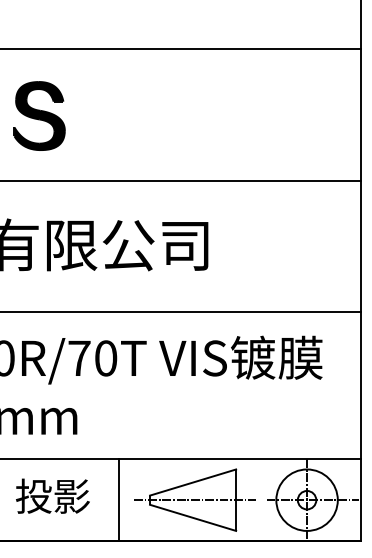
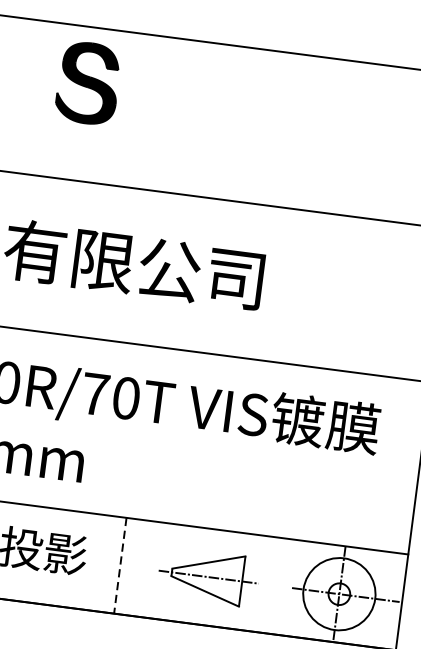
part: (39, 115) -> (88, 82), moved
part: (194, 499) -> (208, 576), size x0.7
line: (119, 500) -> (120, 566), solid -> dashed

